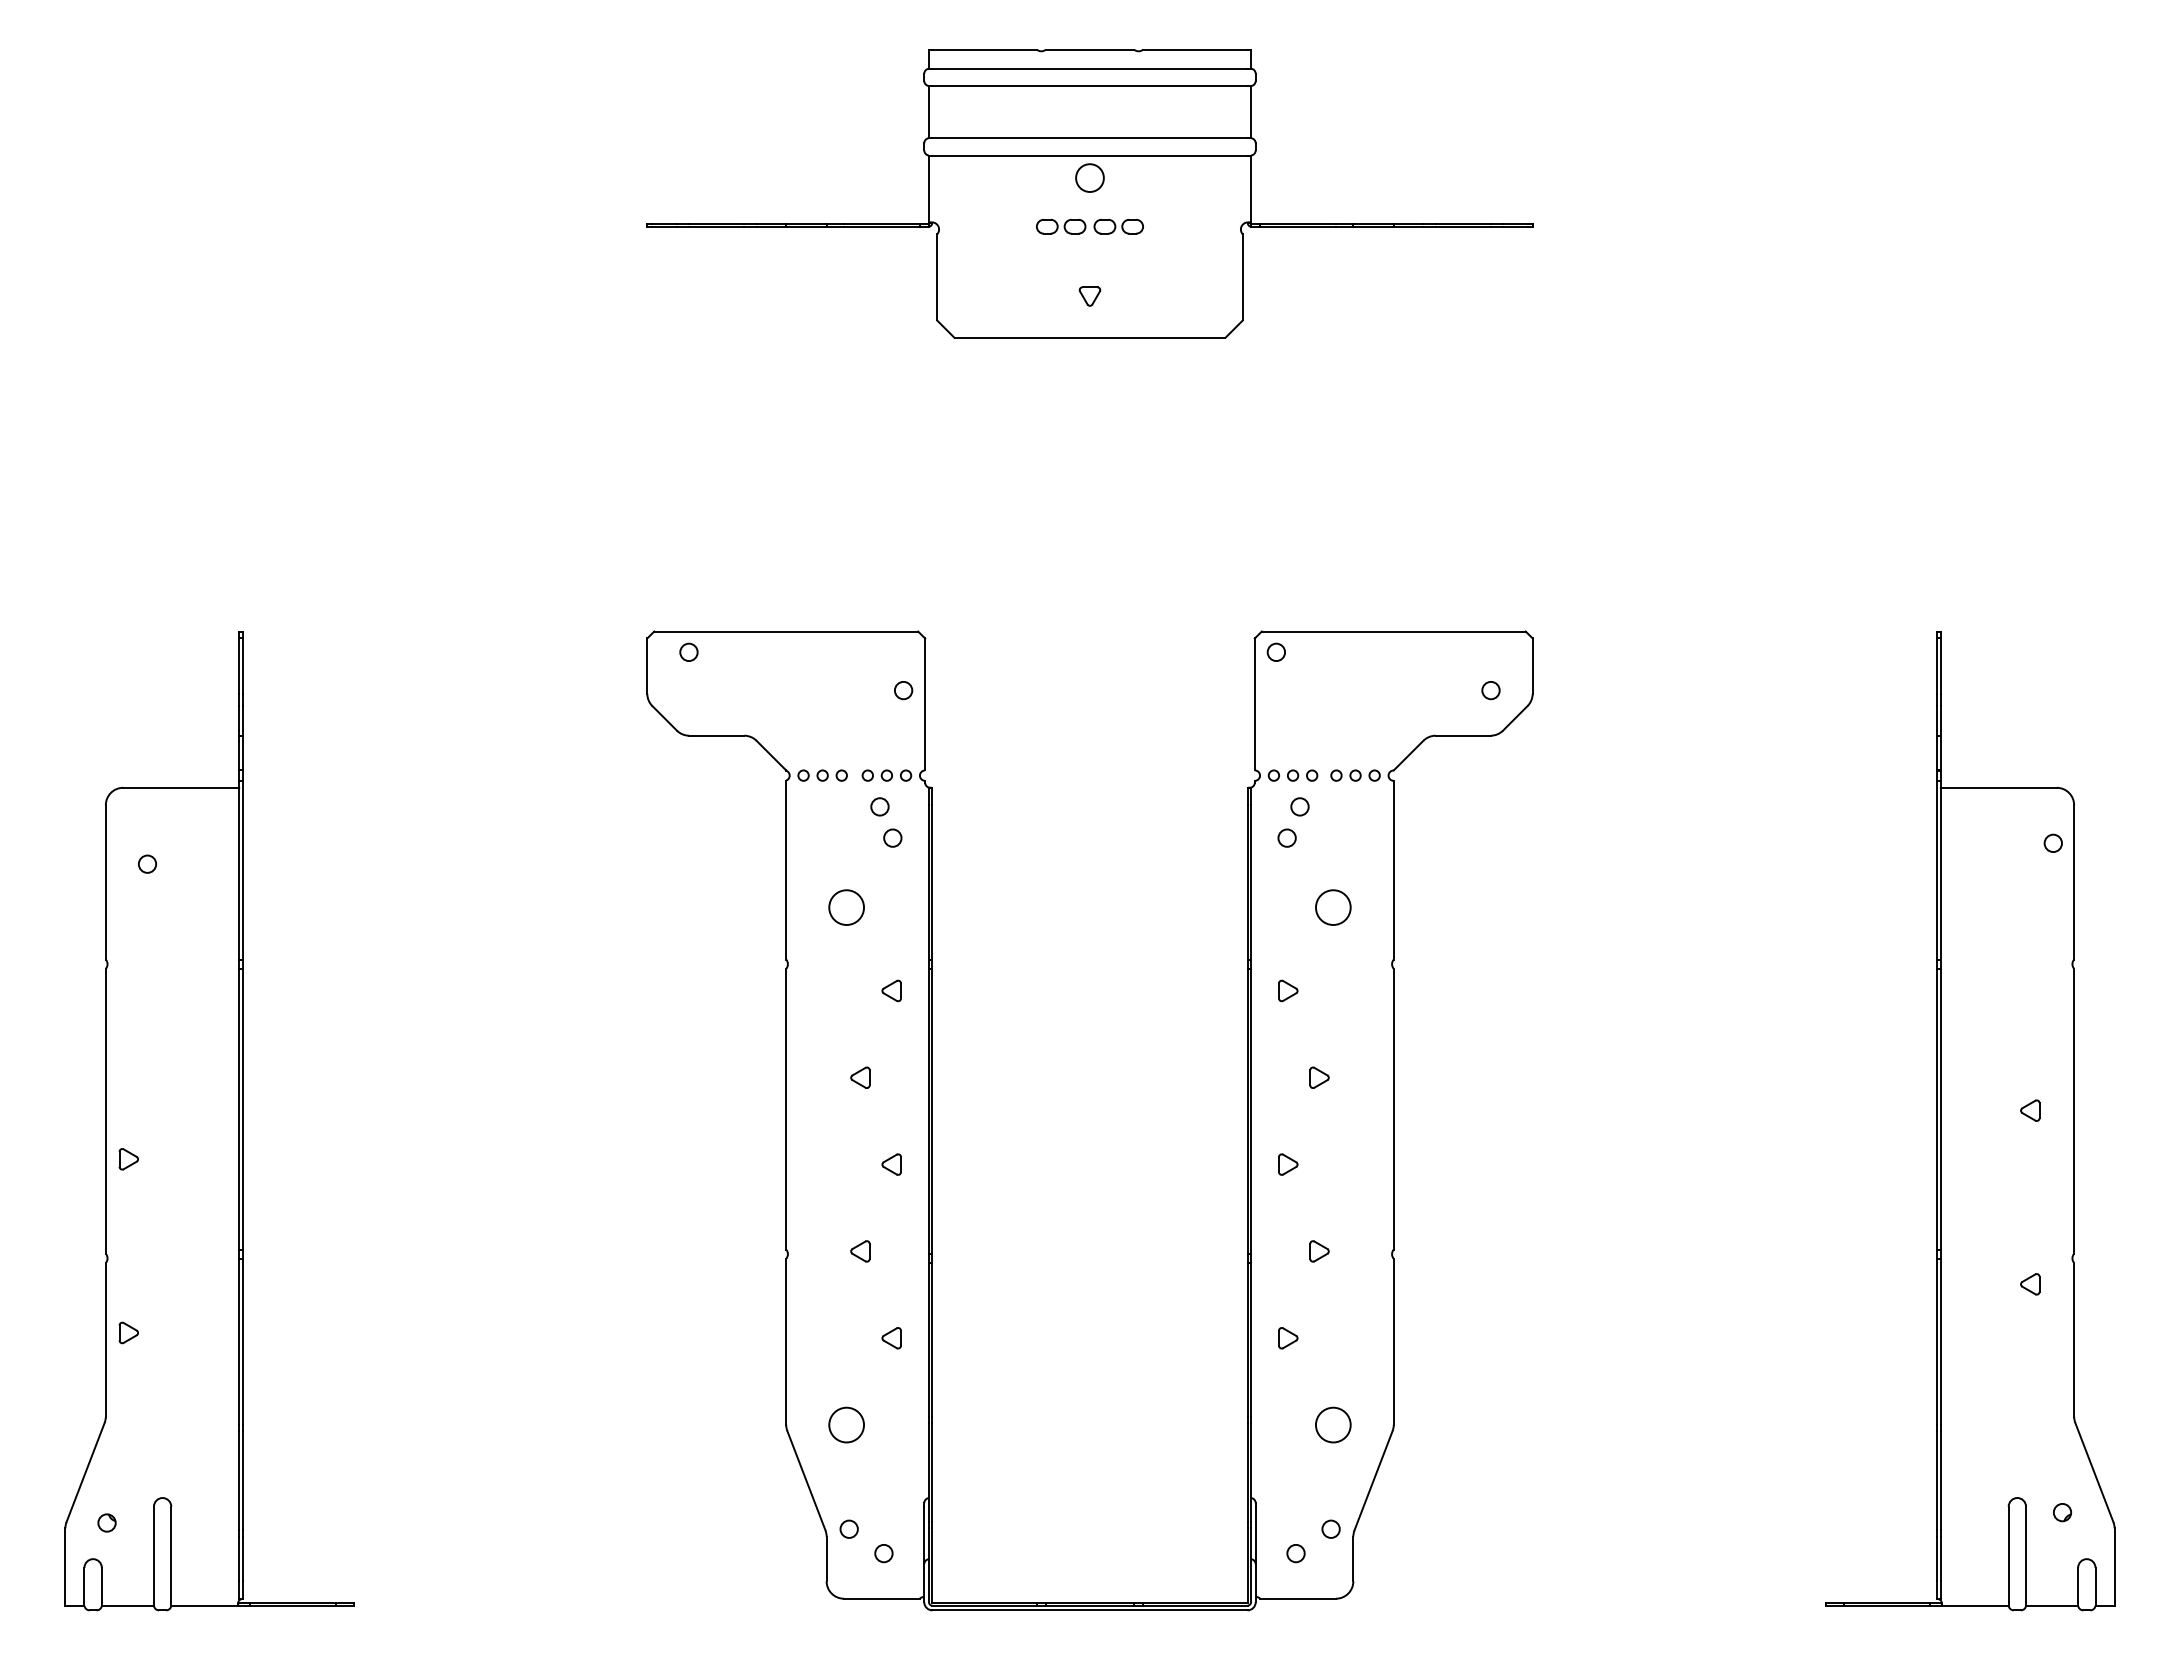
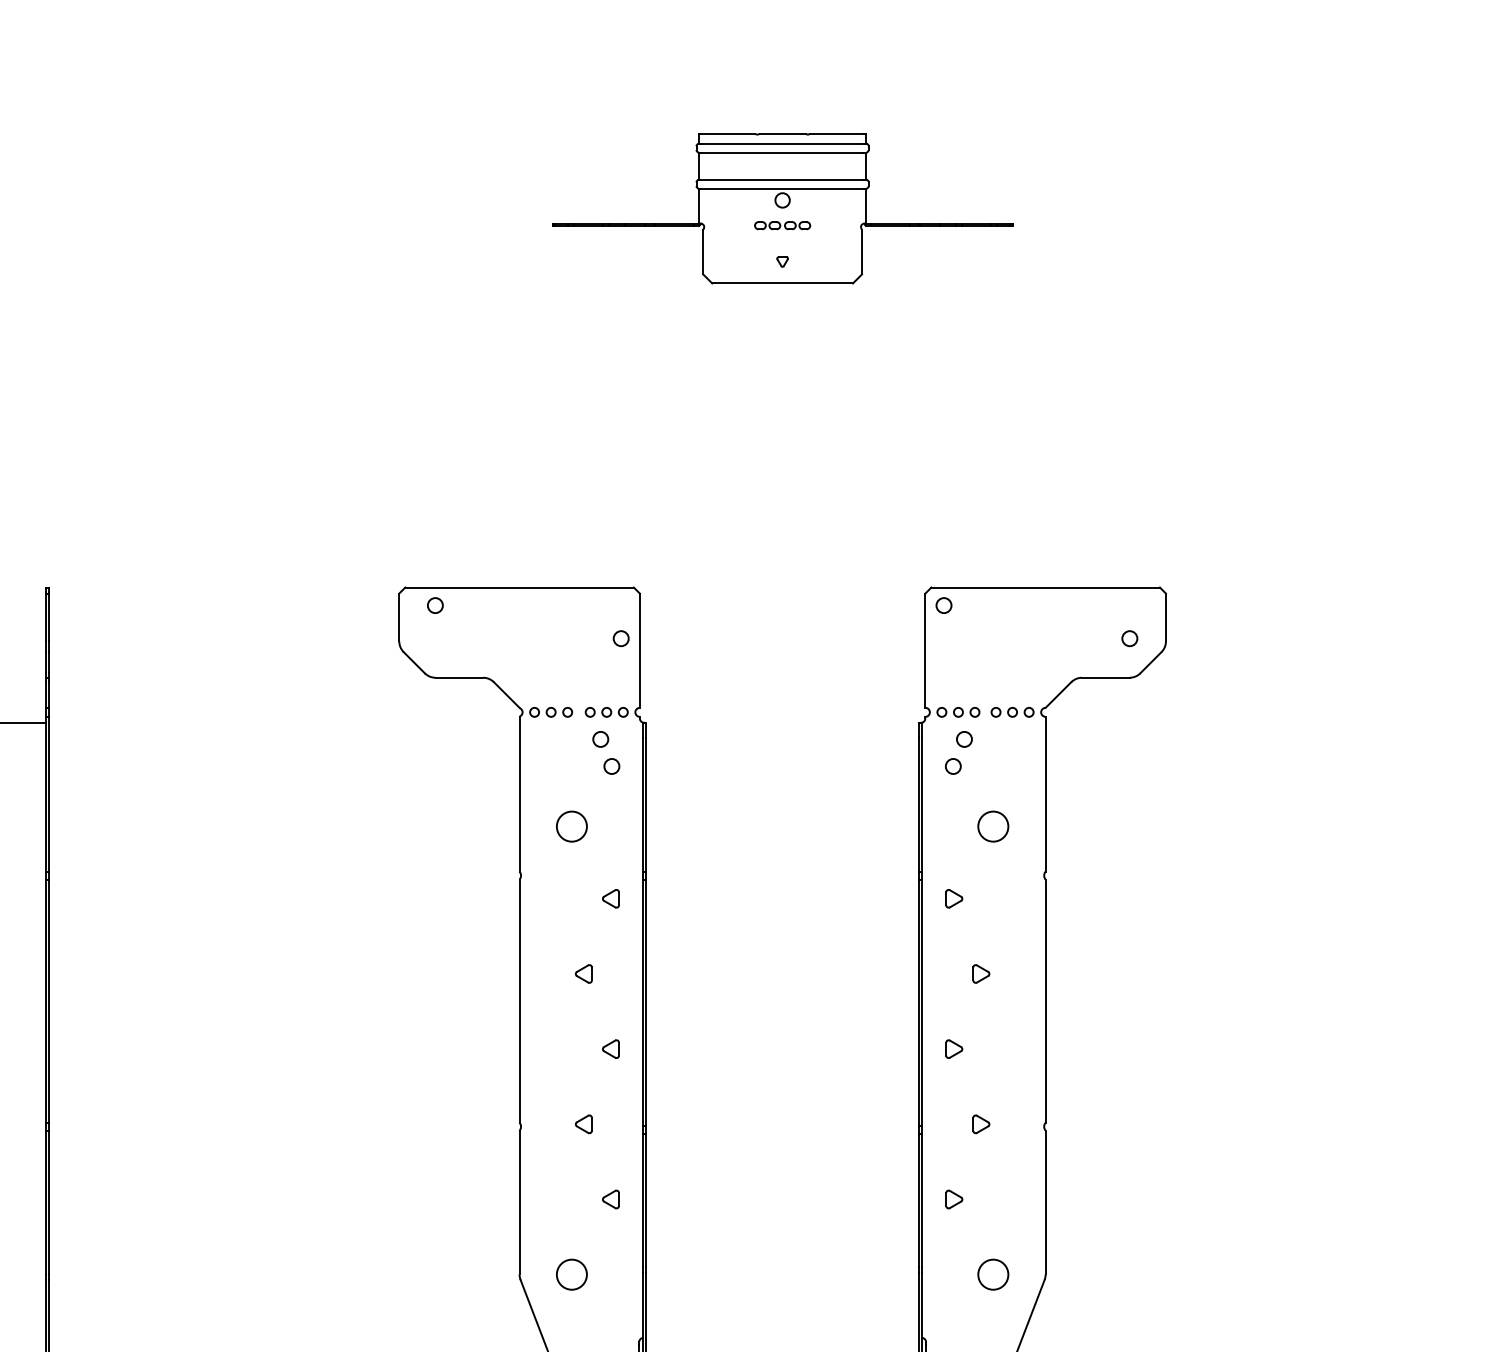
part: (1089, 193) -> (782, 208), size x0.6

